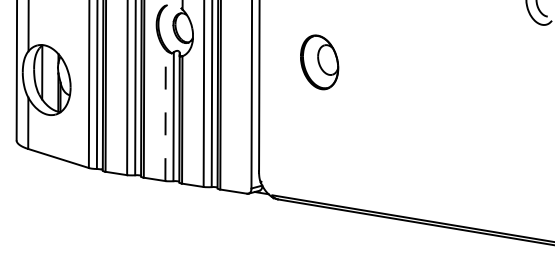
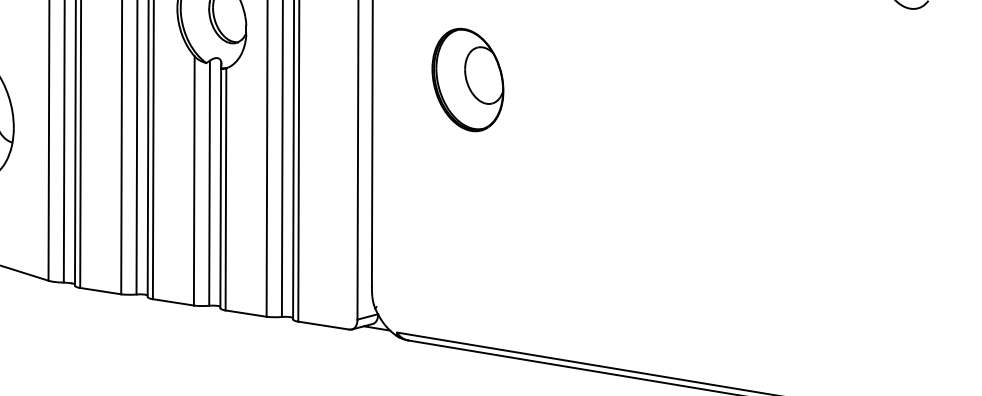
part: (319, 62) -> (467, 80), moved
line: (165, 115) -> (194, 180), dashed -> solid

